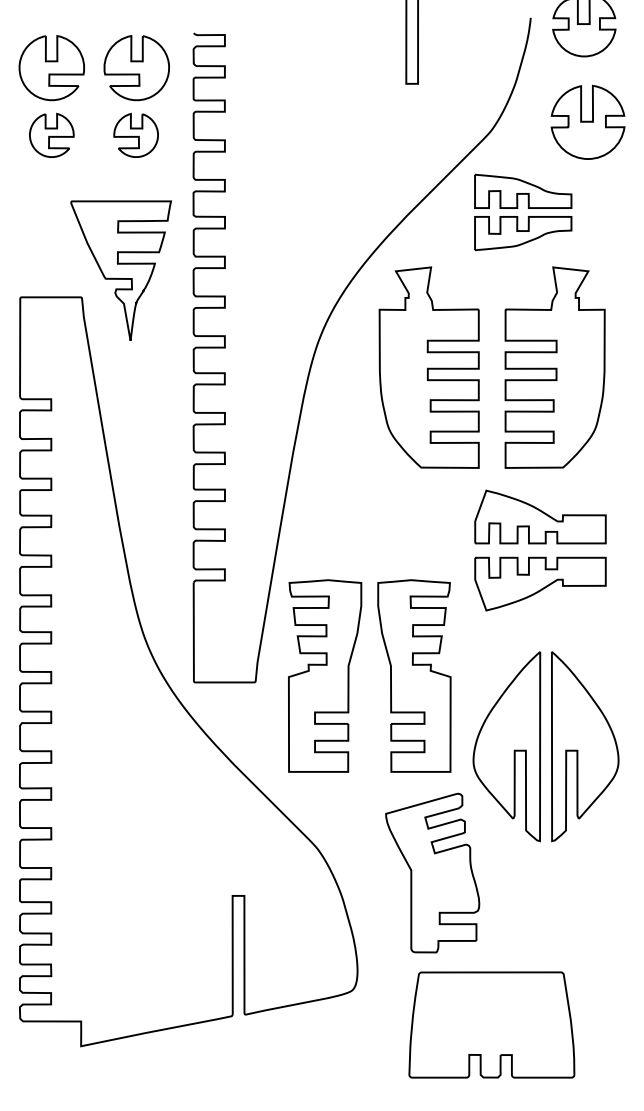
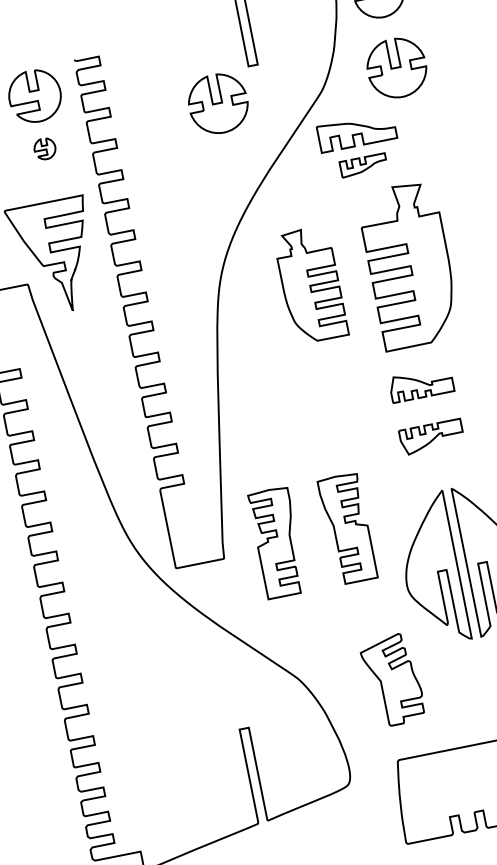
part: (359, 121) -> (217, 103), added
part: (135, 134) -> (44, 148), size x0.6
part: (523, 233) -> (363, 165), size x0.6
part: (428, 367) -> (310, 285), size x0.7
part: (540, 516) -> (421, 384), size x0.6
part: (540, 583) -> (431, 436), size x0.6
part: (325, 675) -> (277, 542), size x0.7
part: (414, 675) -> (347, 528), size x0.7
part: (432, 872) -> (392, 679), size x0.7

